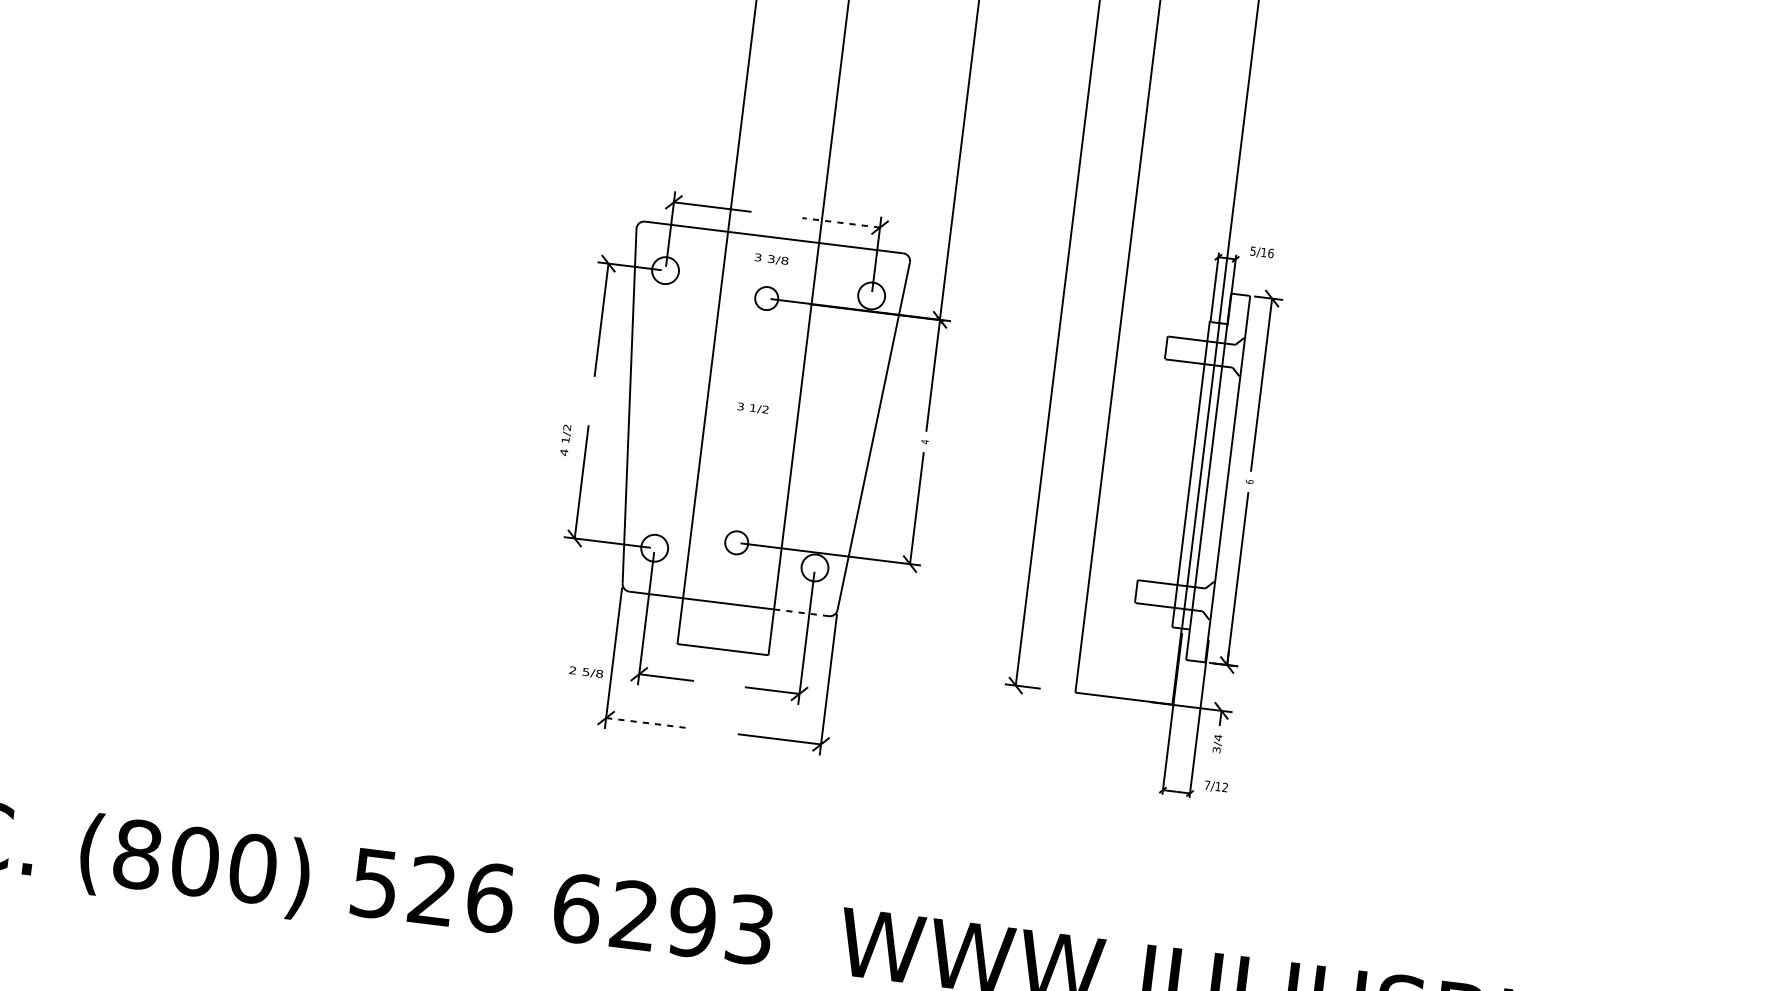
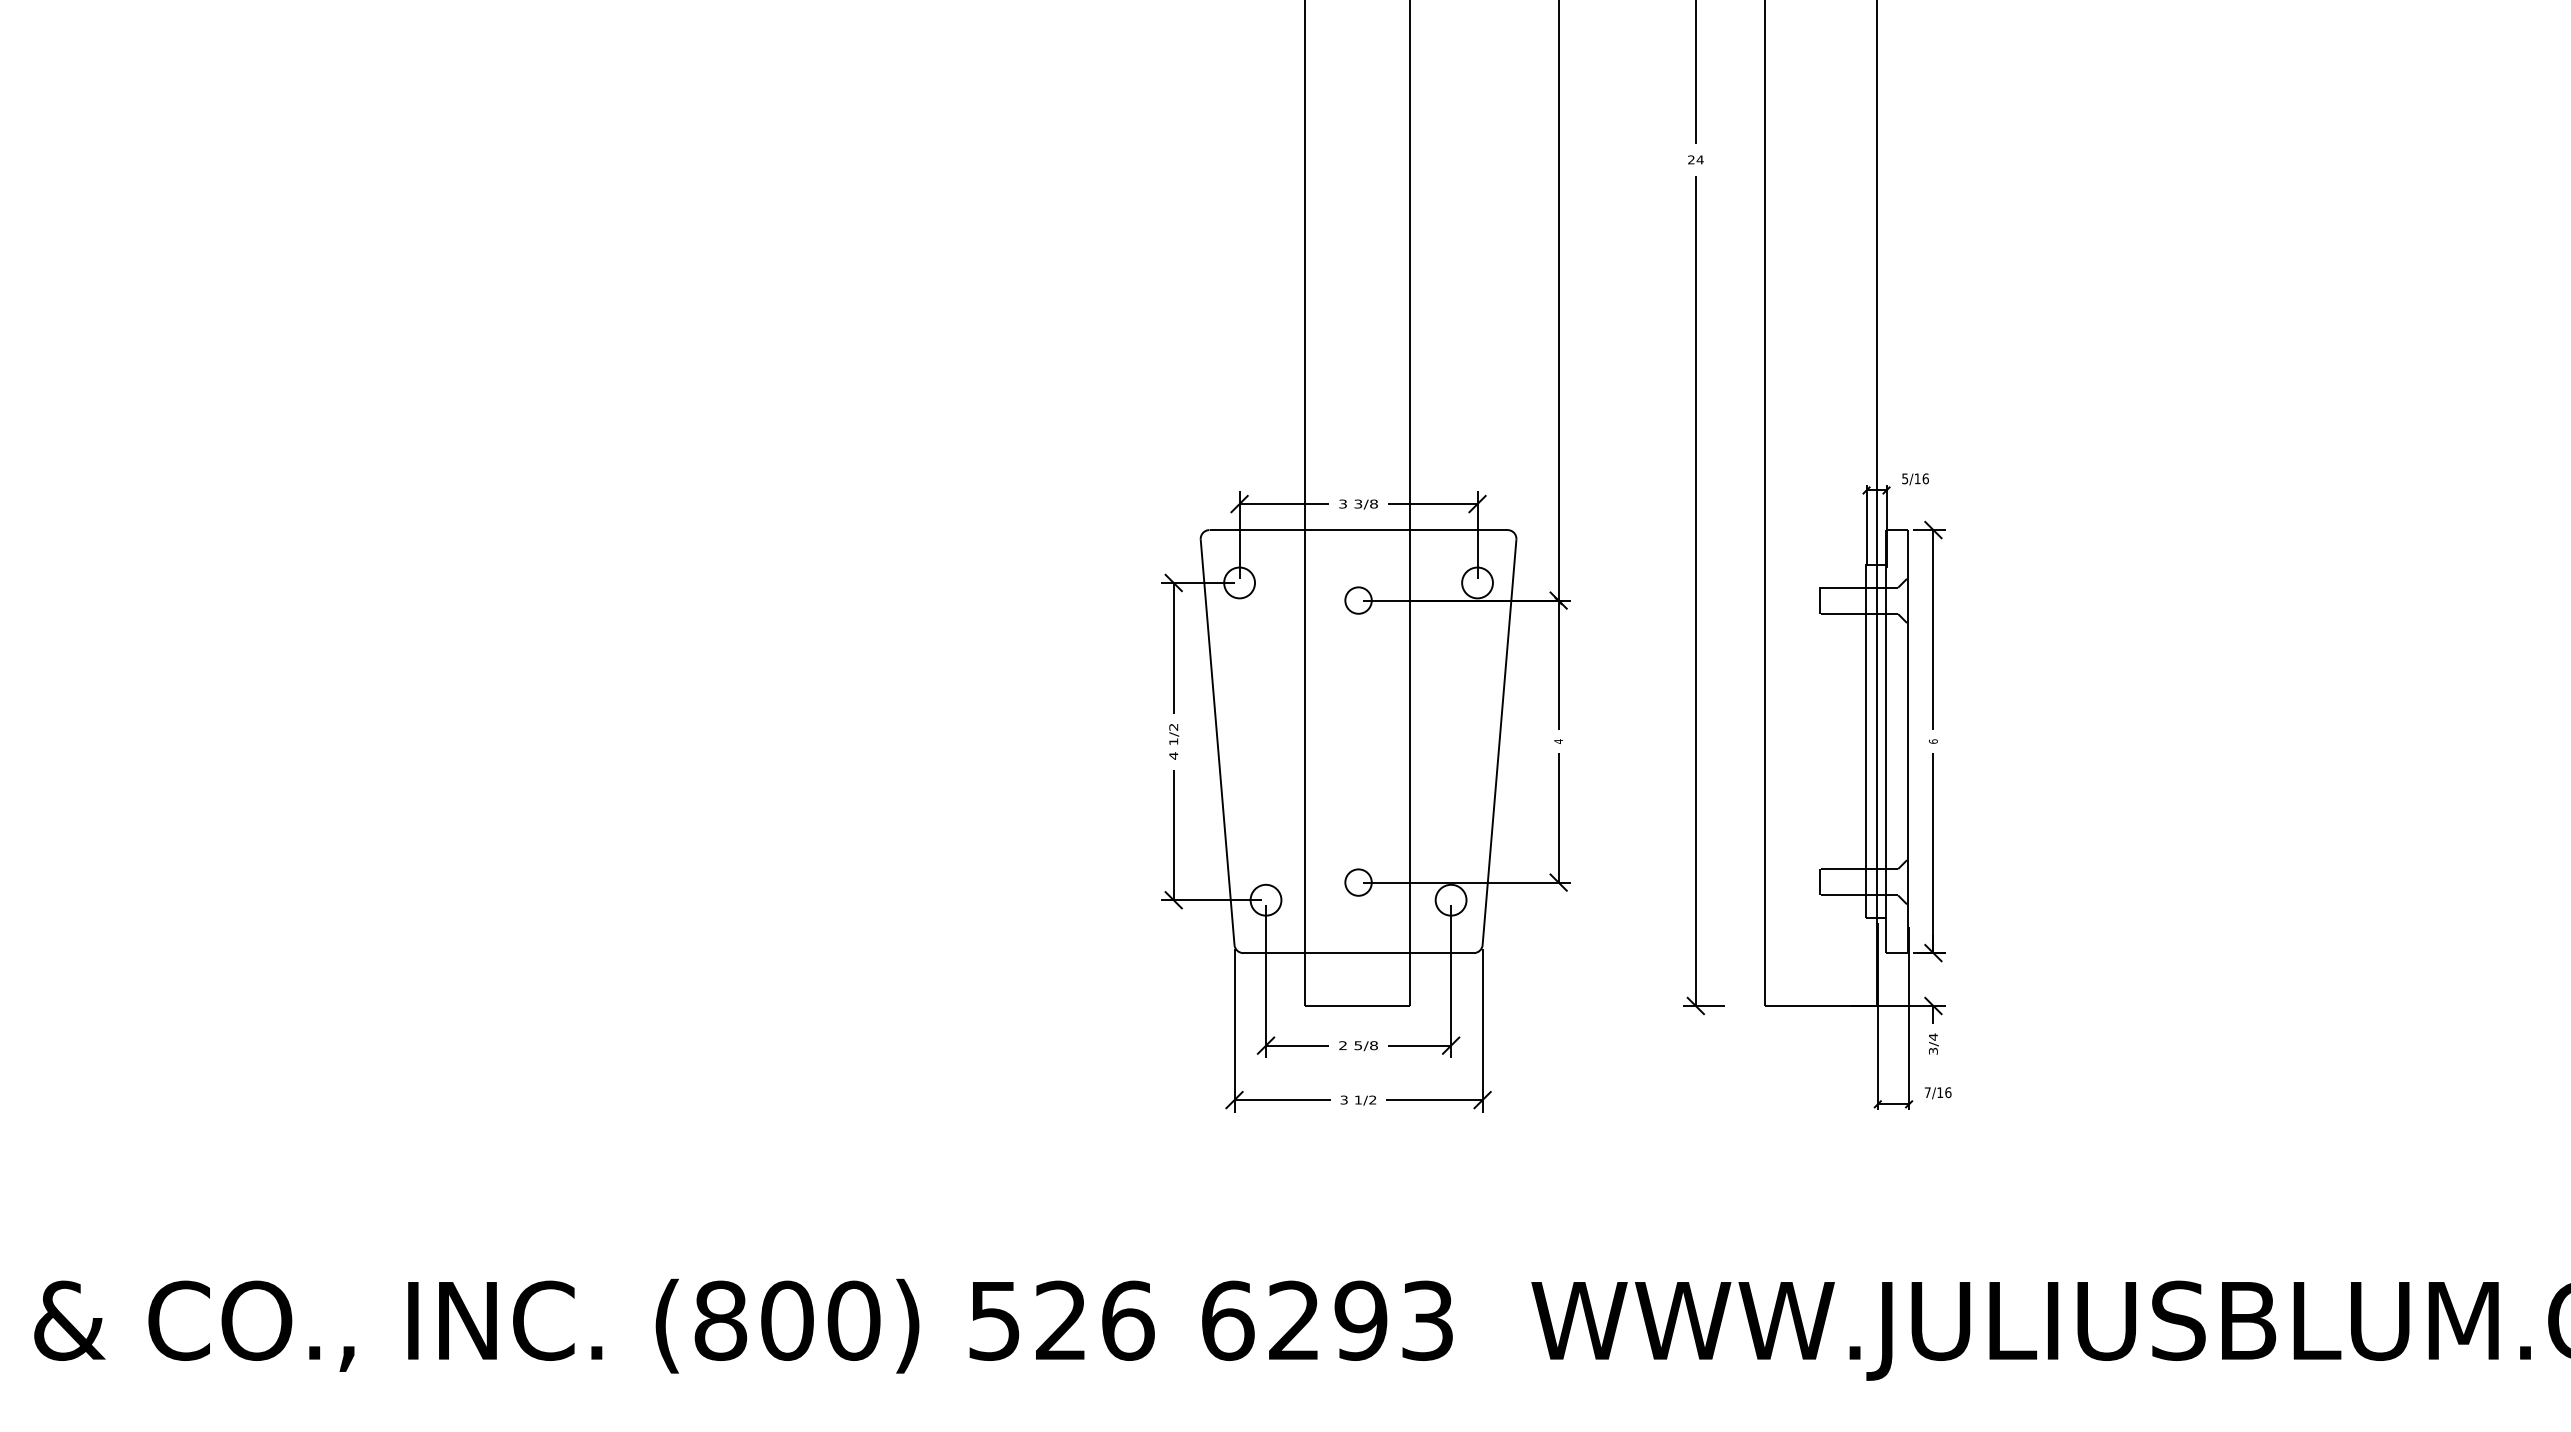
line: (840, 223) -> (1432, 504), dashed -> solid
text: (771, 259) -> (1358, 504), moved
text: (752, 408) -> (1357, 1100), moved
text: (566, 440) -> (1174, 741), moved
line: (801, 613) -> (1442, 953), dashed -> solid
text: (586, 672) -> (1358, 1046), moved
line: (648, 723) -> (1283, 1100), dashed -> solid
text: (1225, 787) -> (1948, 1092), 7/12 -> 7/16

